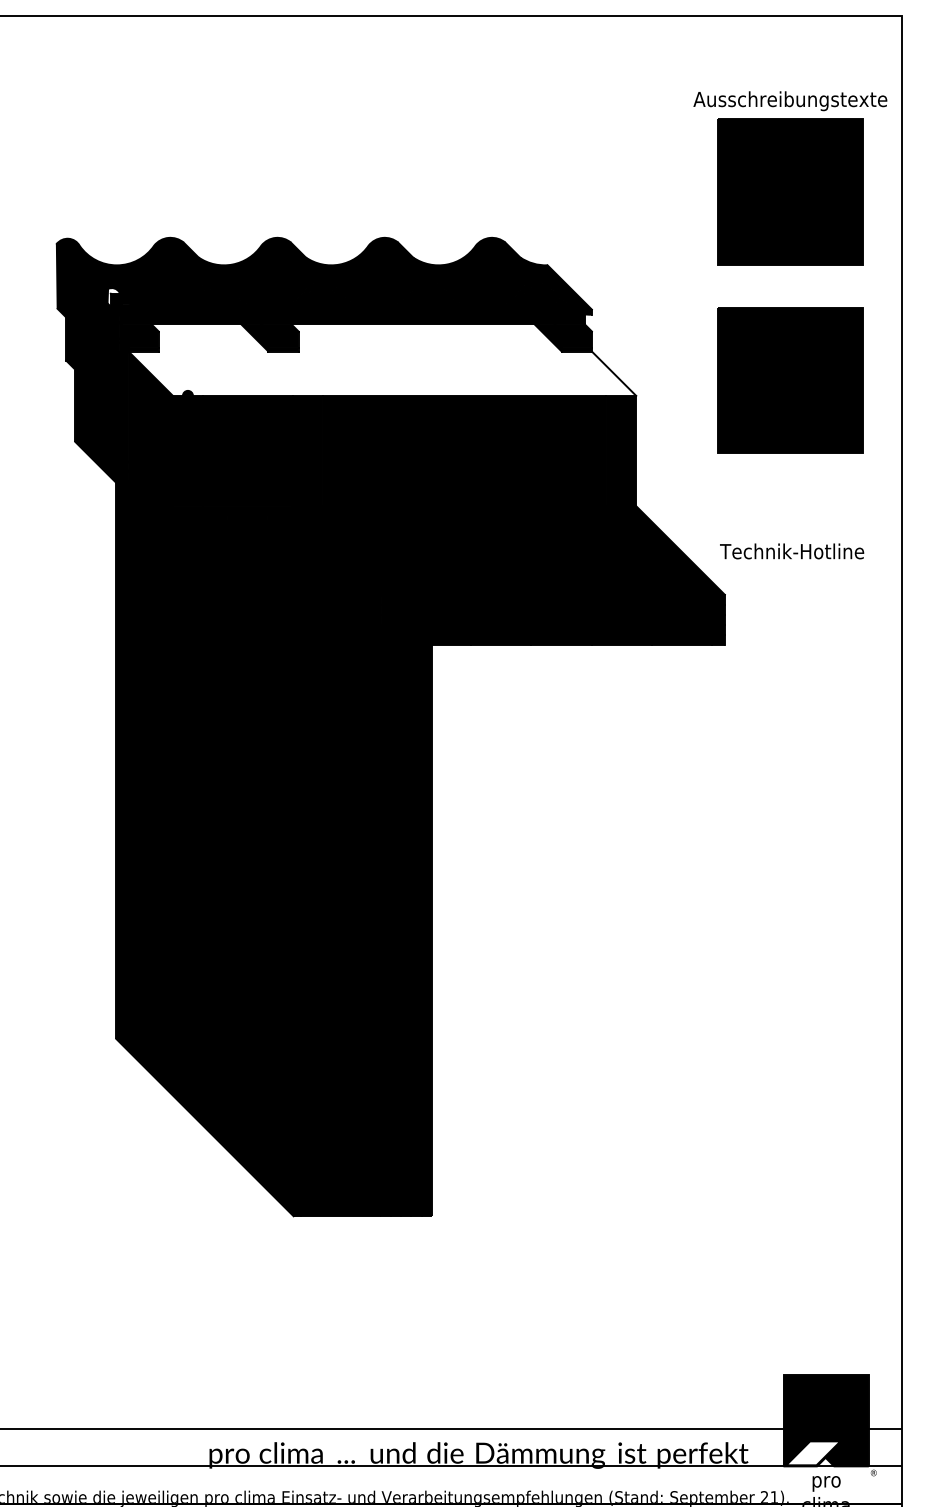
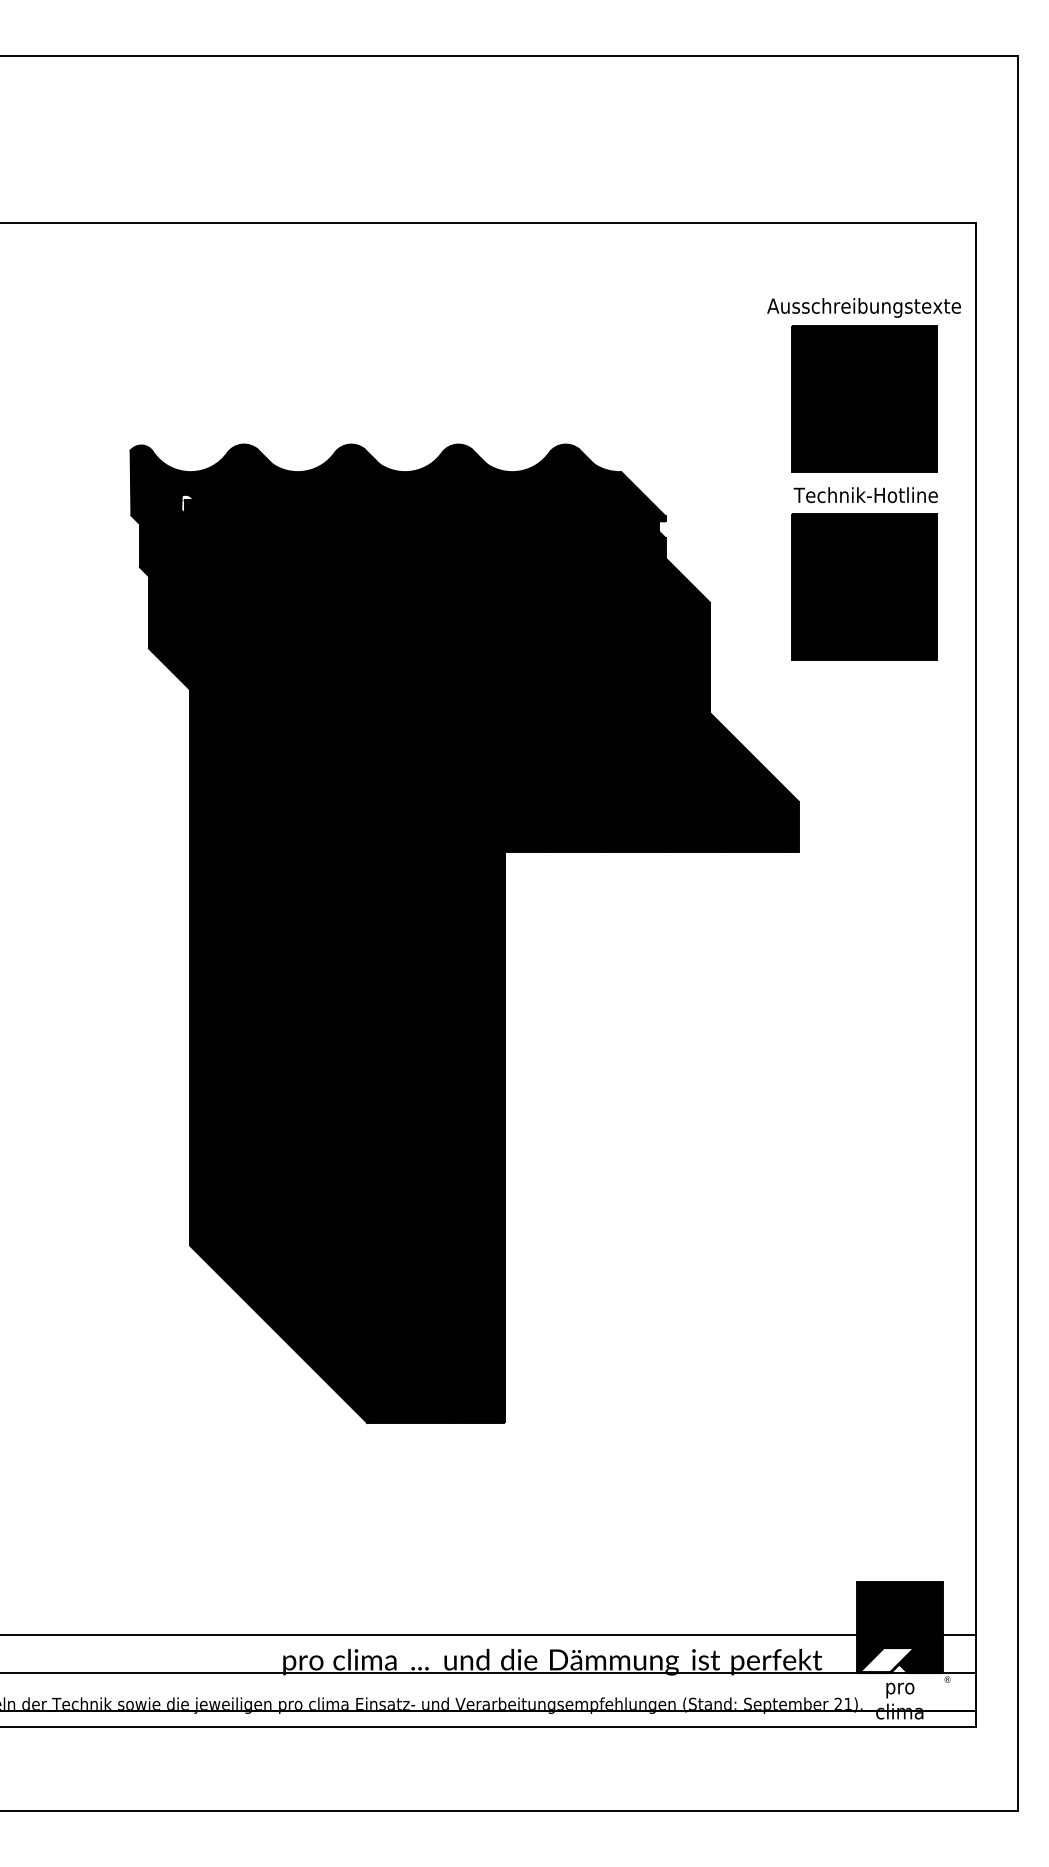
fill: (381, 359) -> (455, 566), added
text: (791, 551) -> (865, 495), moved

